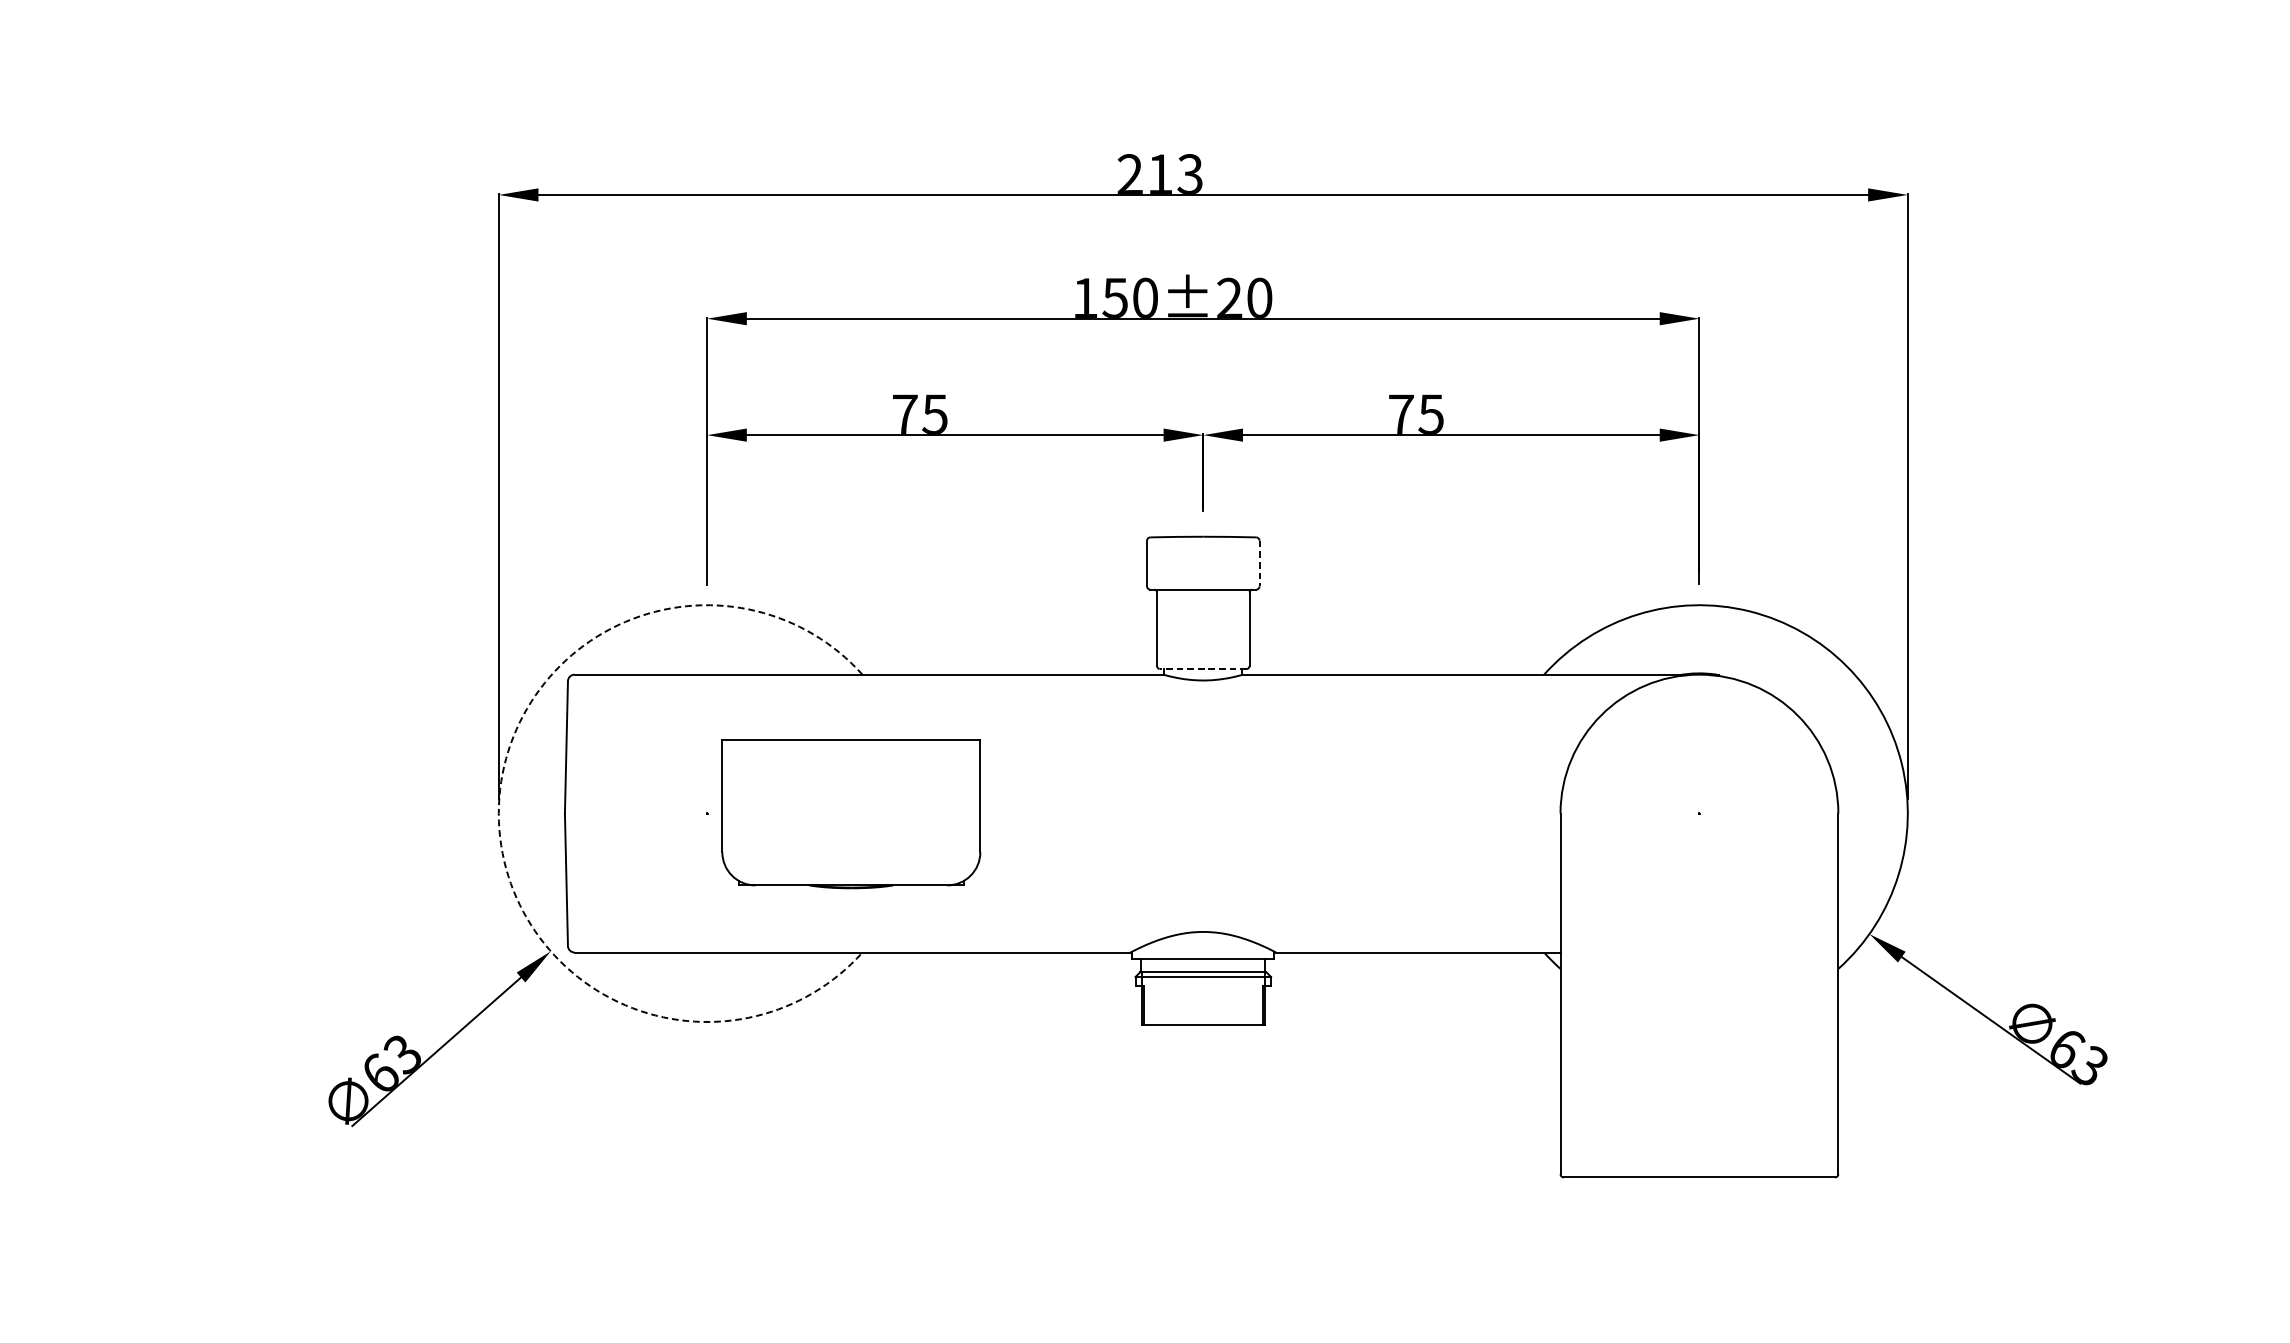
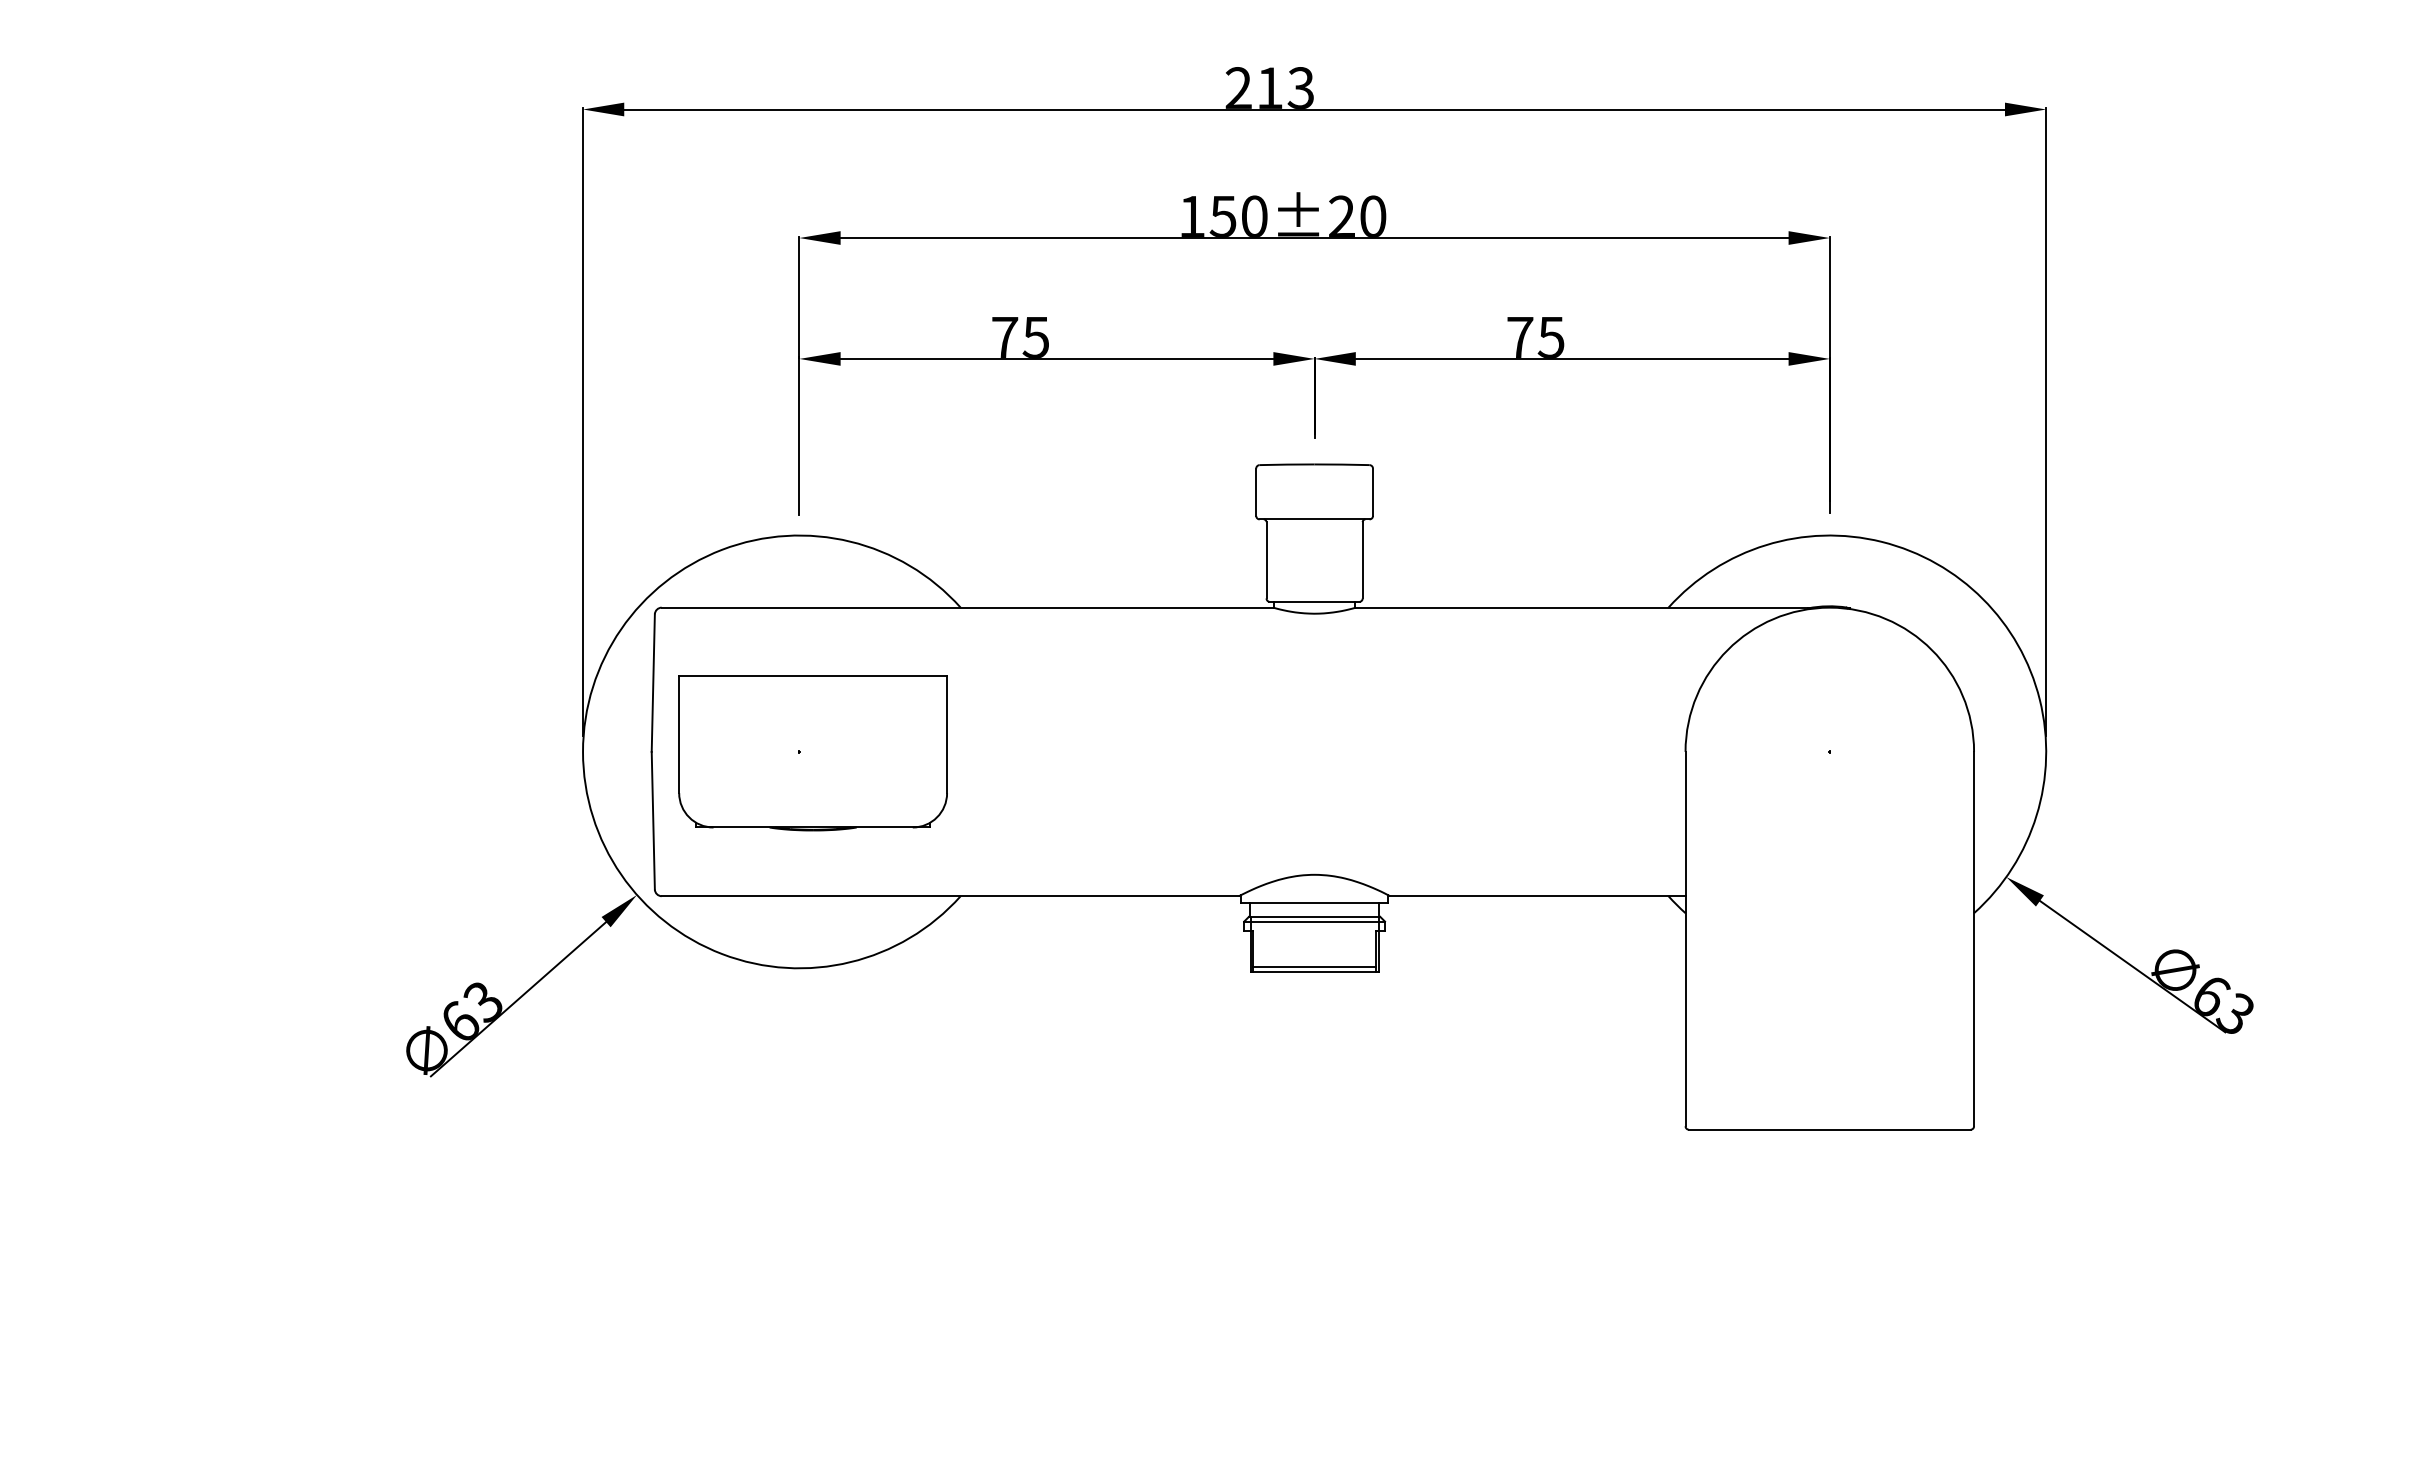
line: (1260, 563) -> (1373, 492), dashed -> solid
line: (1203, 668) -> (1314, 601), dashed -> solid
arc: (499, 813) -> (583, 751), dashed -> solid
part: (850, 814) -> (812, 753), moved
line: (1203, 1020) -> (1314, 966), added

